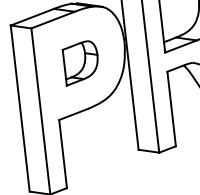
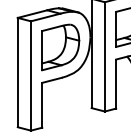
part: (80, 63) -> (60, 47), size x1.67

